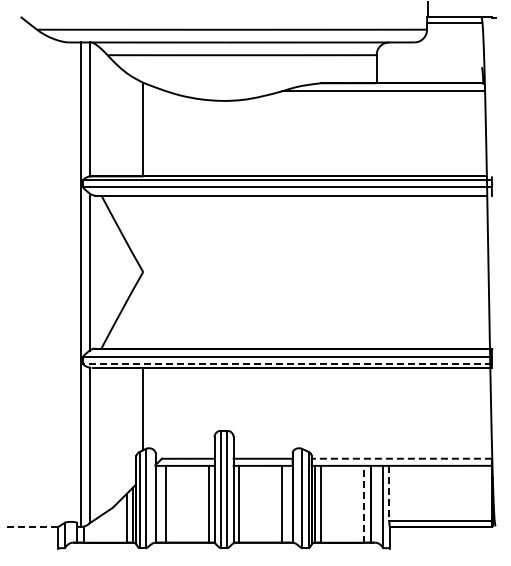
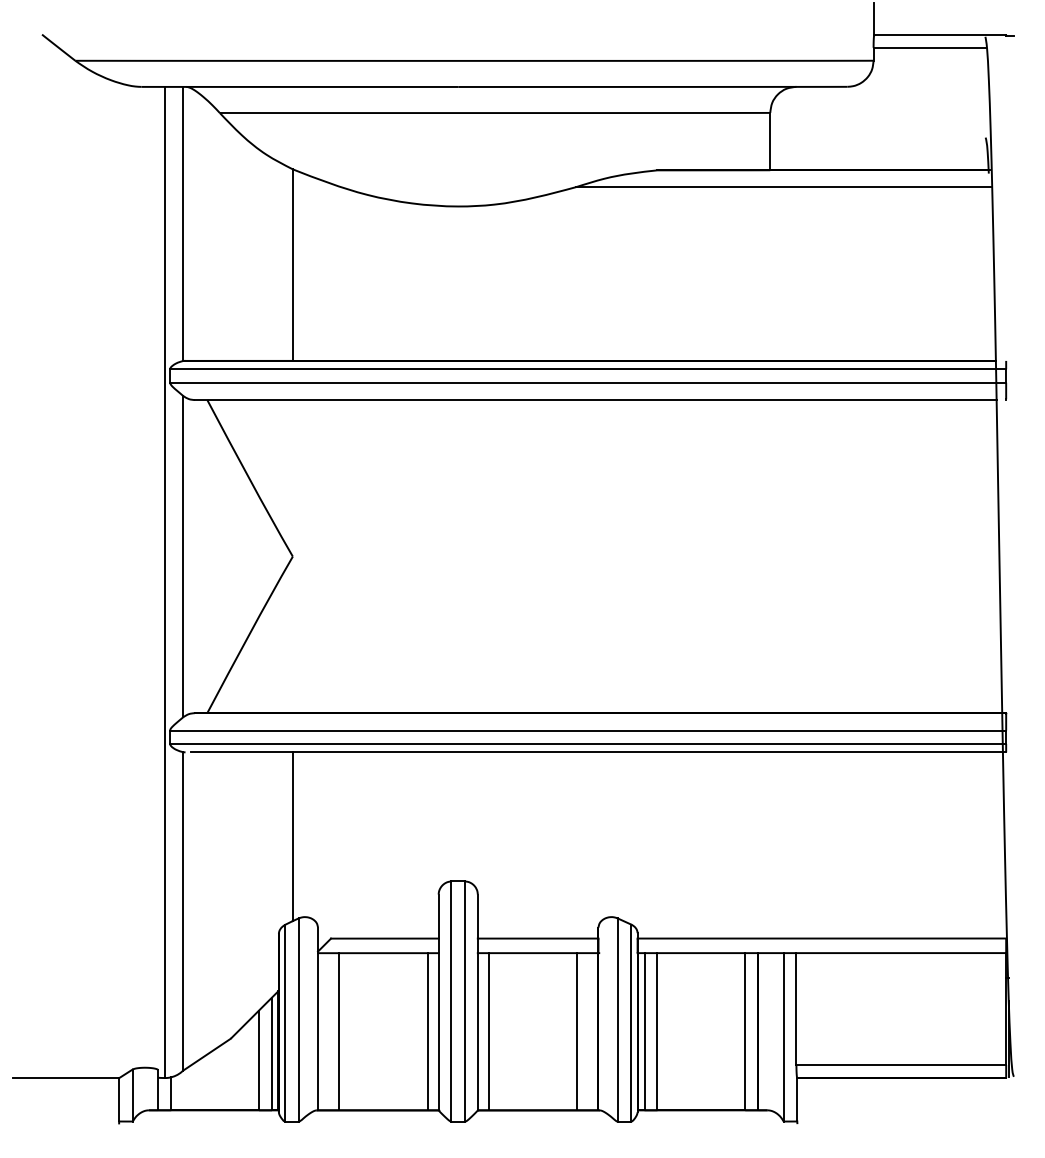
line: (287, 363) -> (587, 743), dashed -> solid
line: (401, 458) -> (821, 938), dashed -> solid
line: (389, 493) -> (796, 1009), dashed -> solid
line: (364, 503) -> (745, 1030), dashed -> solid
line: (32, 527) -> (66, 1079), dashed -> solid

